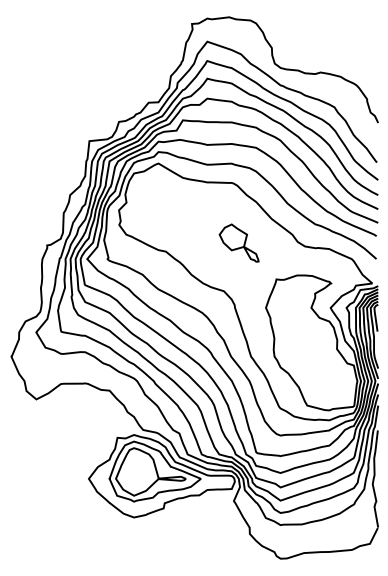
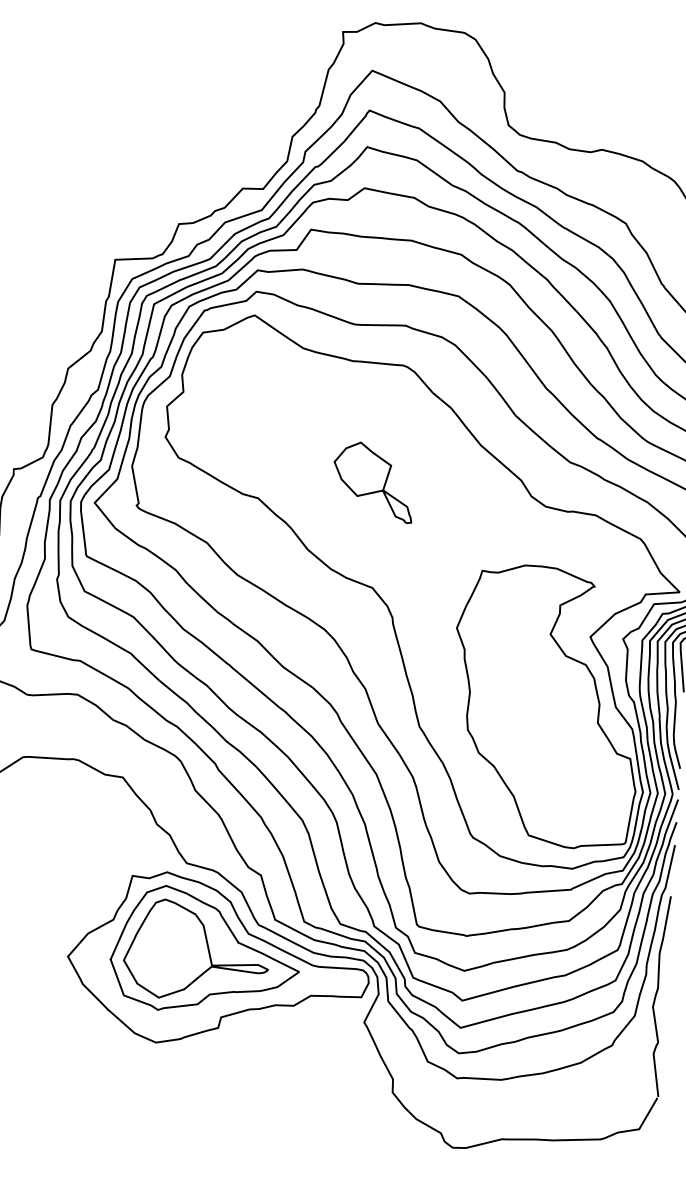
part: (238, 242) -> (372, 480), moved

